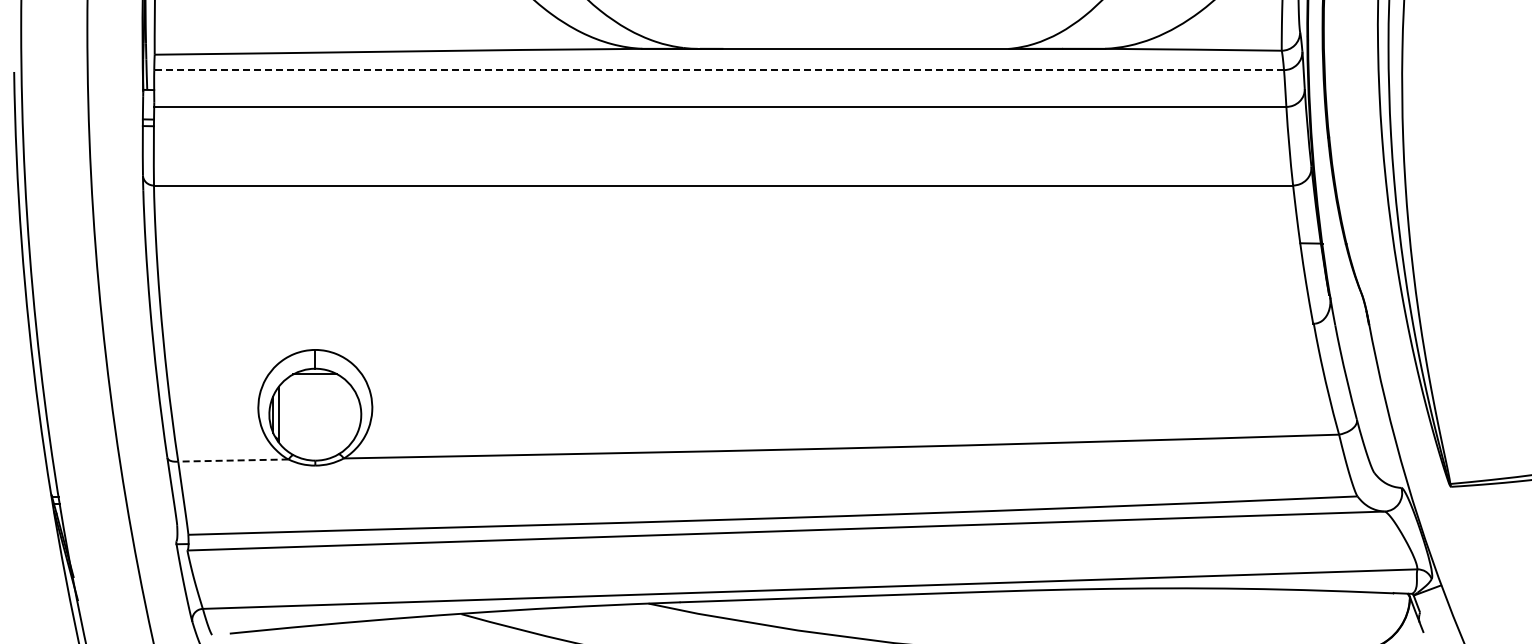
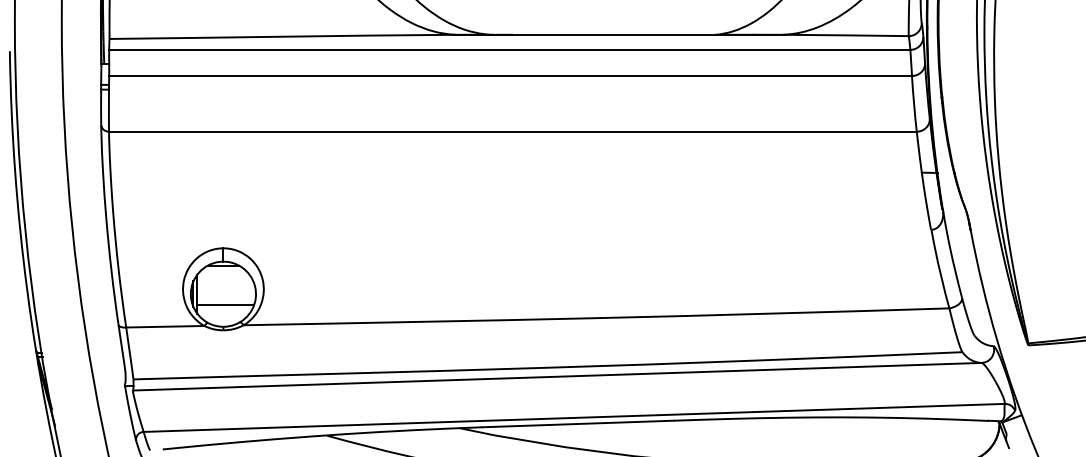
line: (719, 70) -> (510, 50), dashed -> solid
line: (318, 429) -> (225, 304), added
line: (232, 460) -> (164, 326), dashed -> solid

